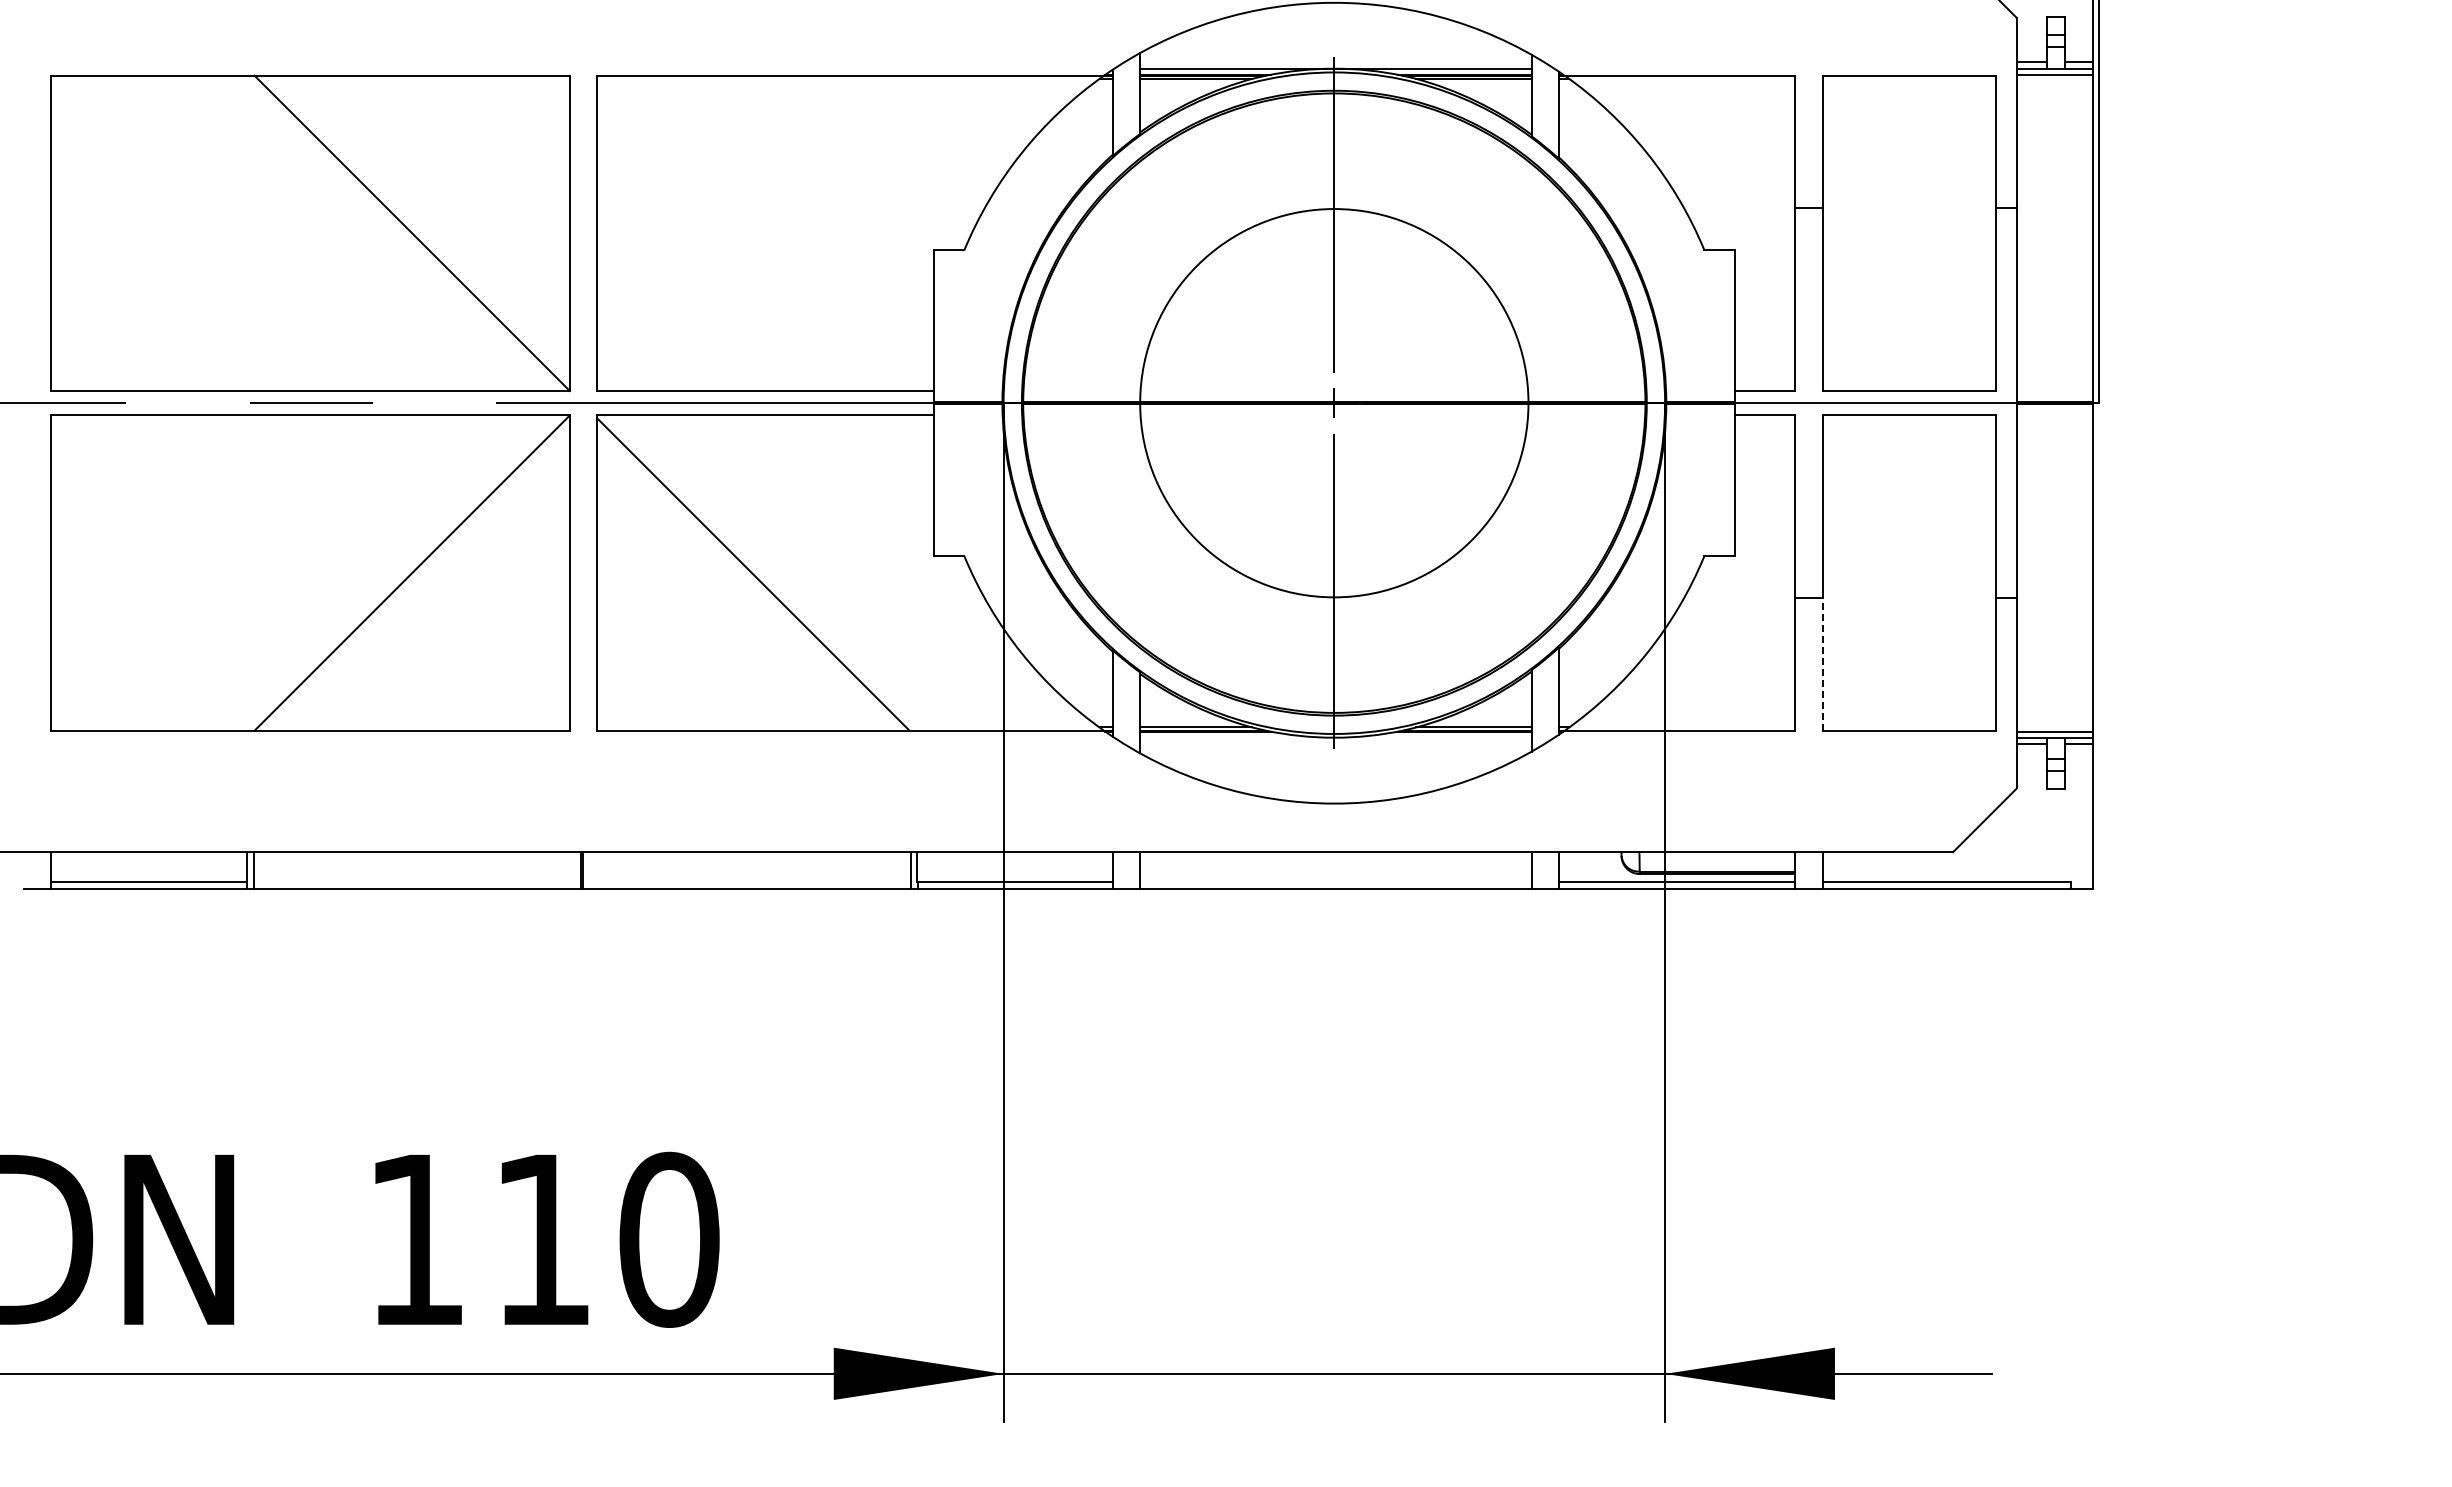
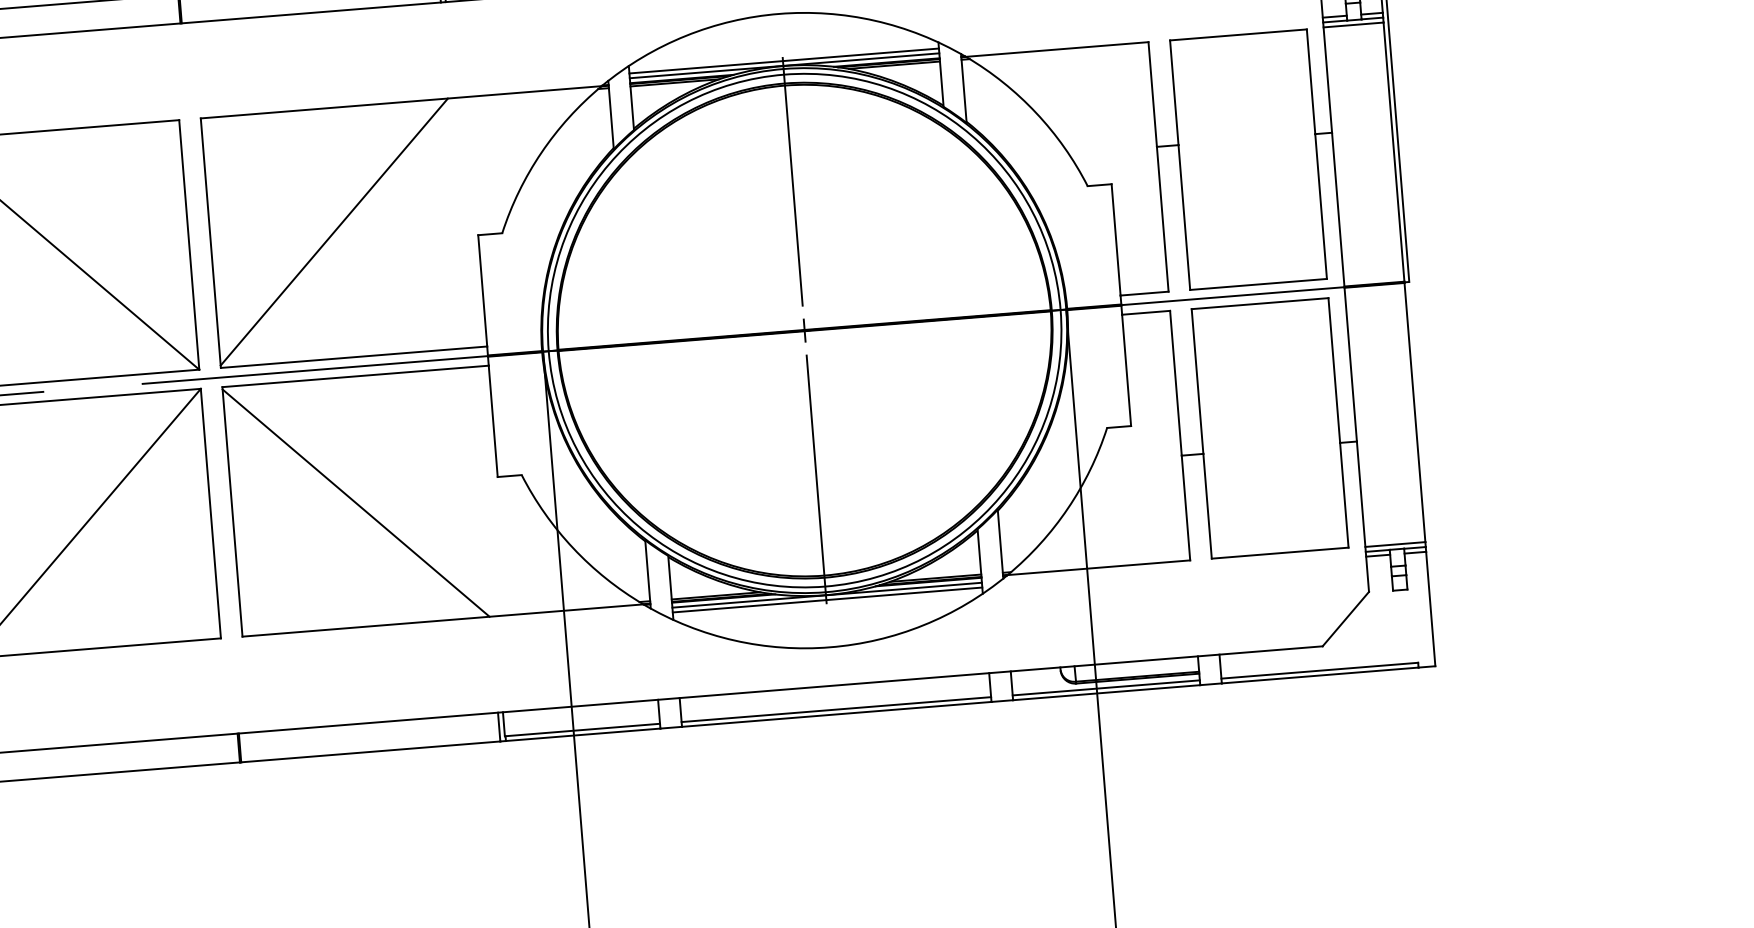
line: (1335, 62) -> (783, 61), added
line: (753, 231) -> (334, 231), added
circle: (1333, 402) -> (803, 330), size x1.67
line: (1822, 664) -> (1207, 506), dashed -> solid
line: (1335, 737) -> (826, 594), added
line: (1335, 743) -> (827, 599), added
line: (1335, 882) -> (836, 709), added

